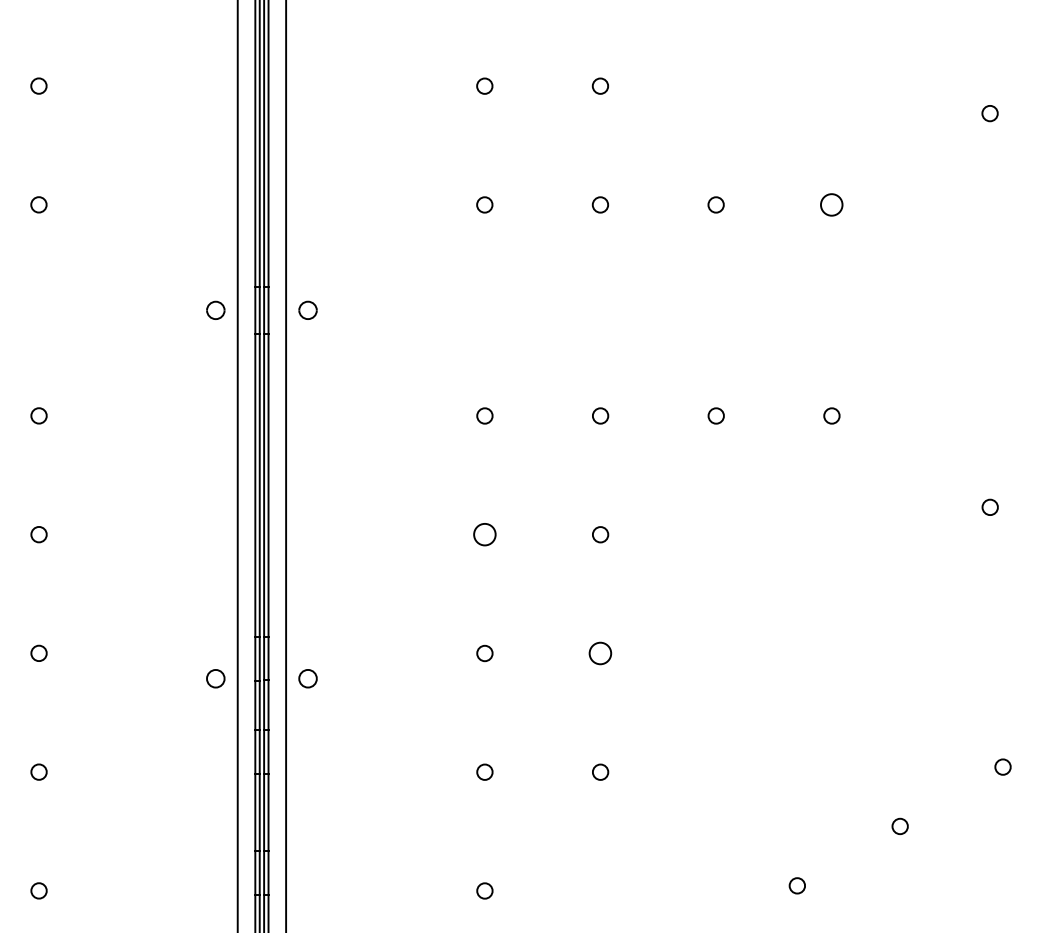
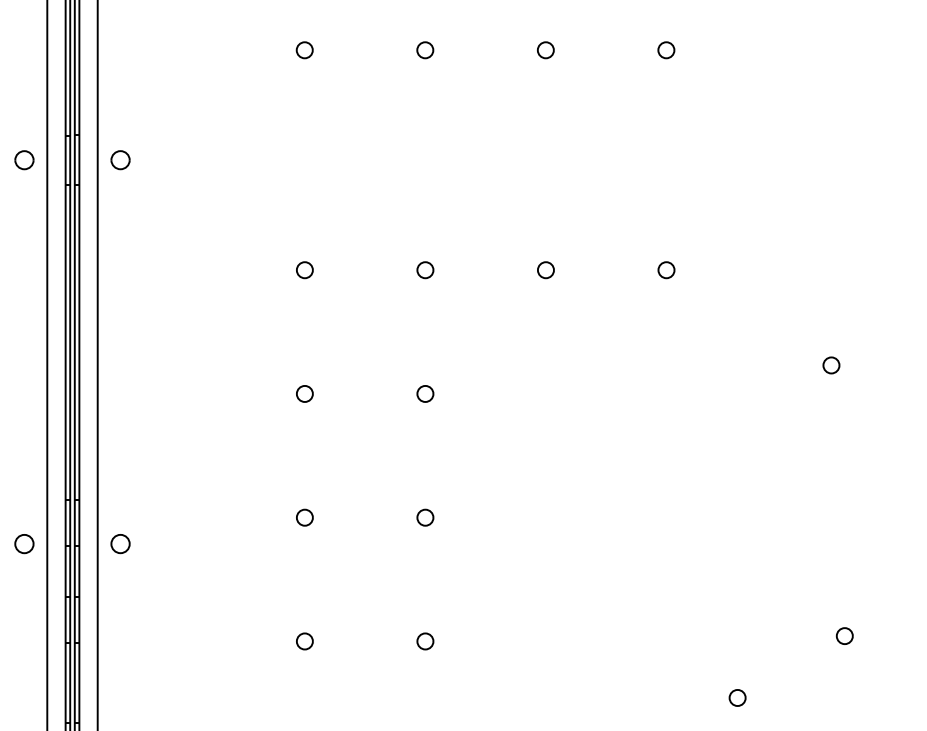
circle: (831, 204) -> (666, 49), size x0.71
circle: (484, 534) -> (304, 393), size x0.71
circle: (600, 653) -> (425, 517), size x0.71

